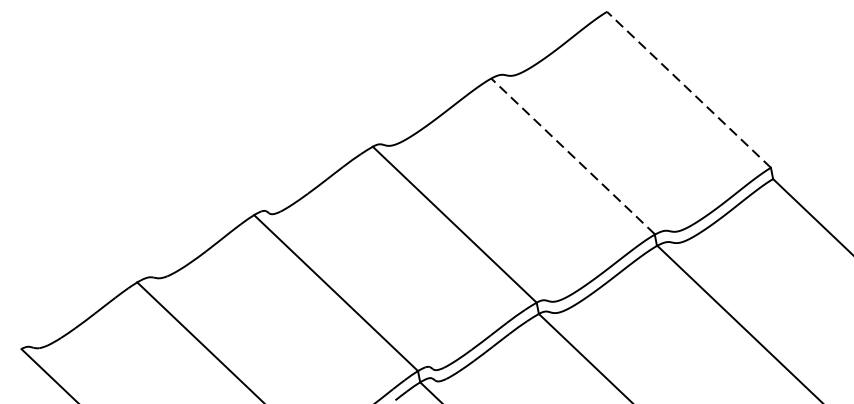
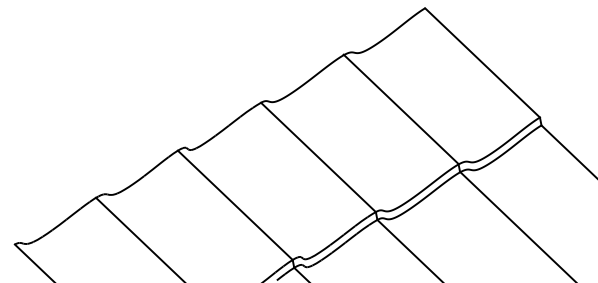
line: (688, 89) -> (482, 62), dashed -> solid
line: (571, 156) -> (400, 109), dashed -> solid

